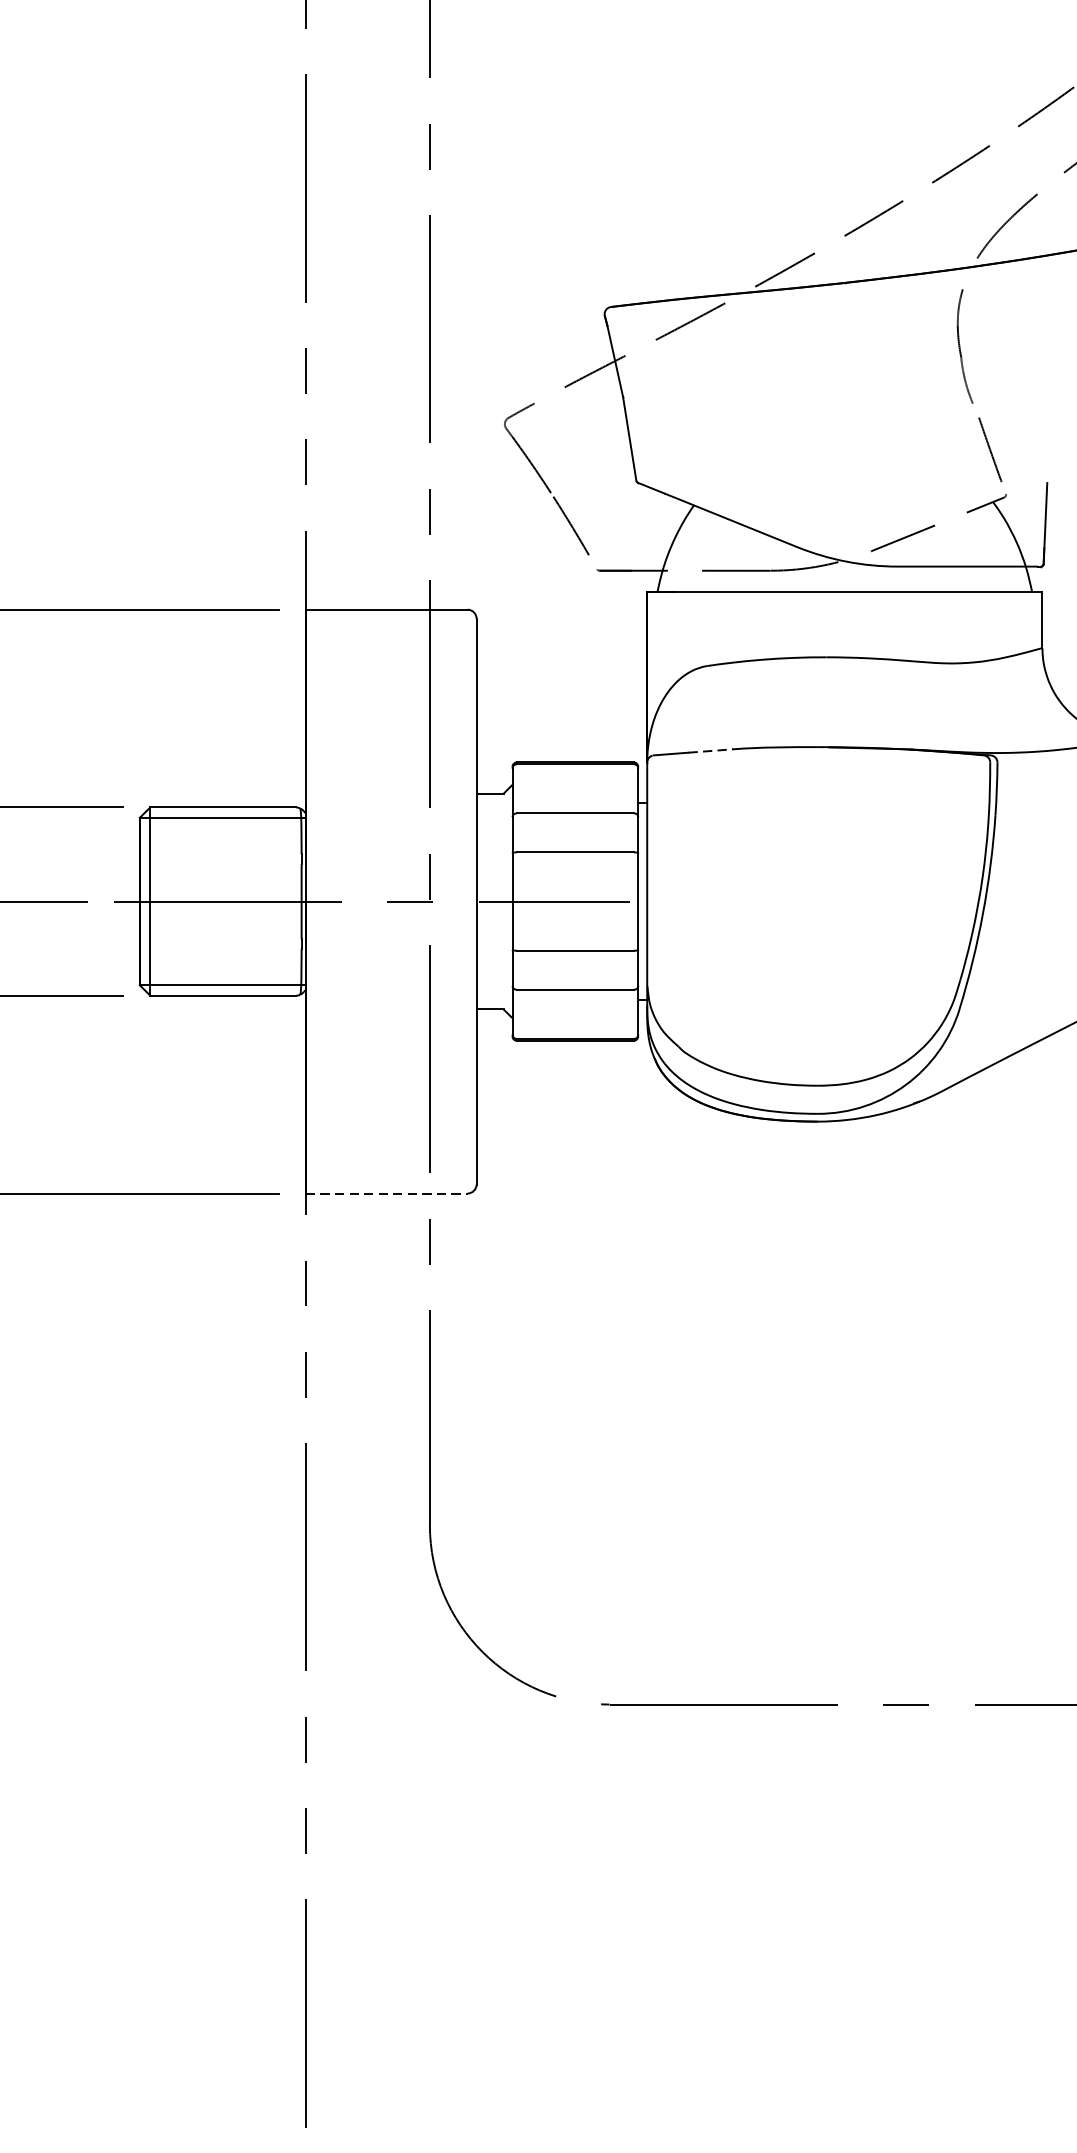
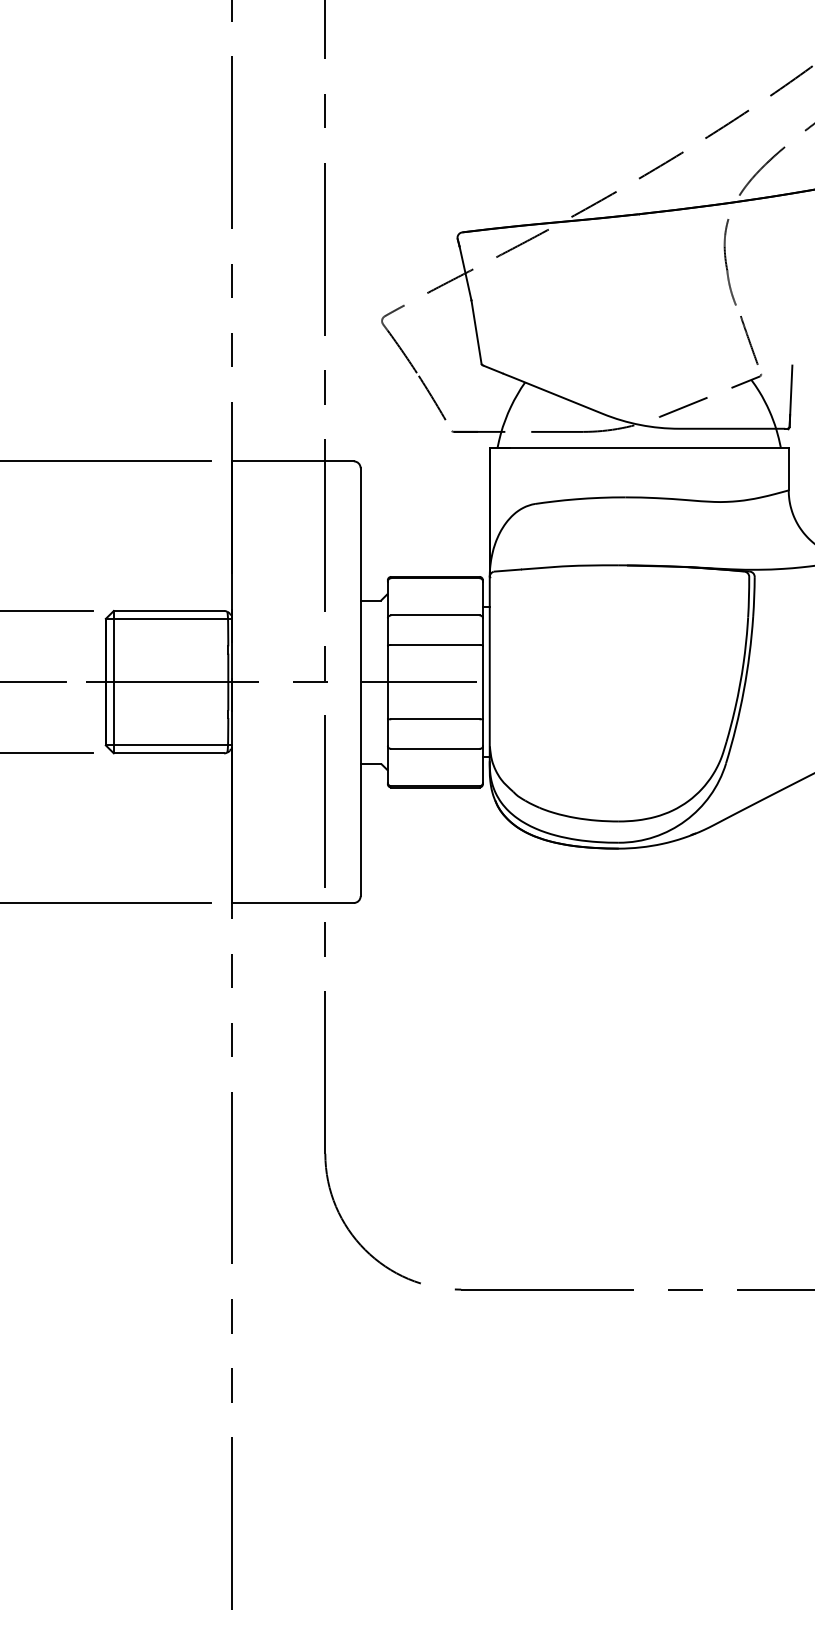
line: (711, 751) -> (538, 568), dashed -> solid
line: (387, 1194) -> (293, 903), dashed -> solid

